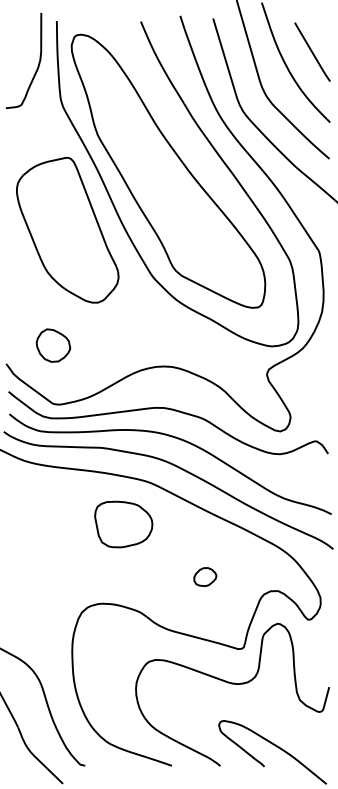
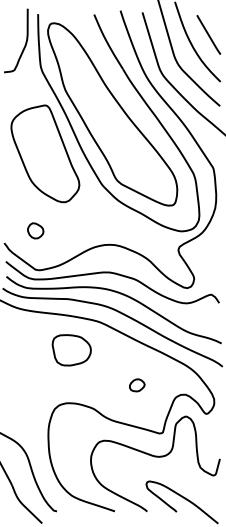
part: (52, 345) -> (35, 230), size x0.7
part: (123, 524) -> (71, 350), moved

